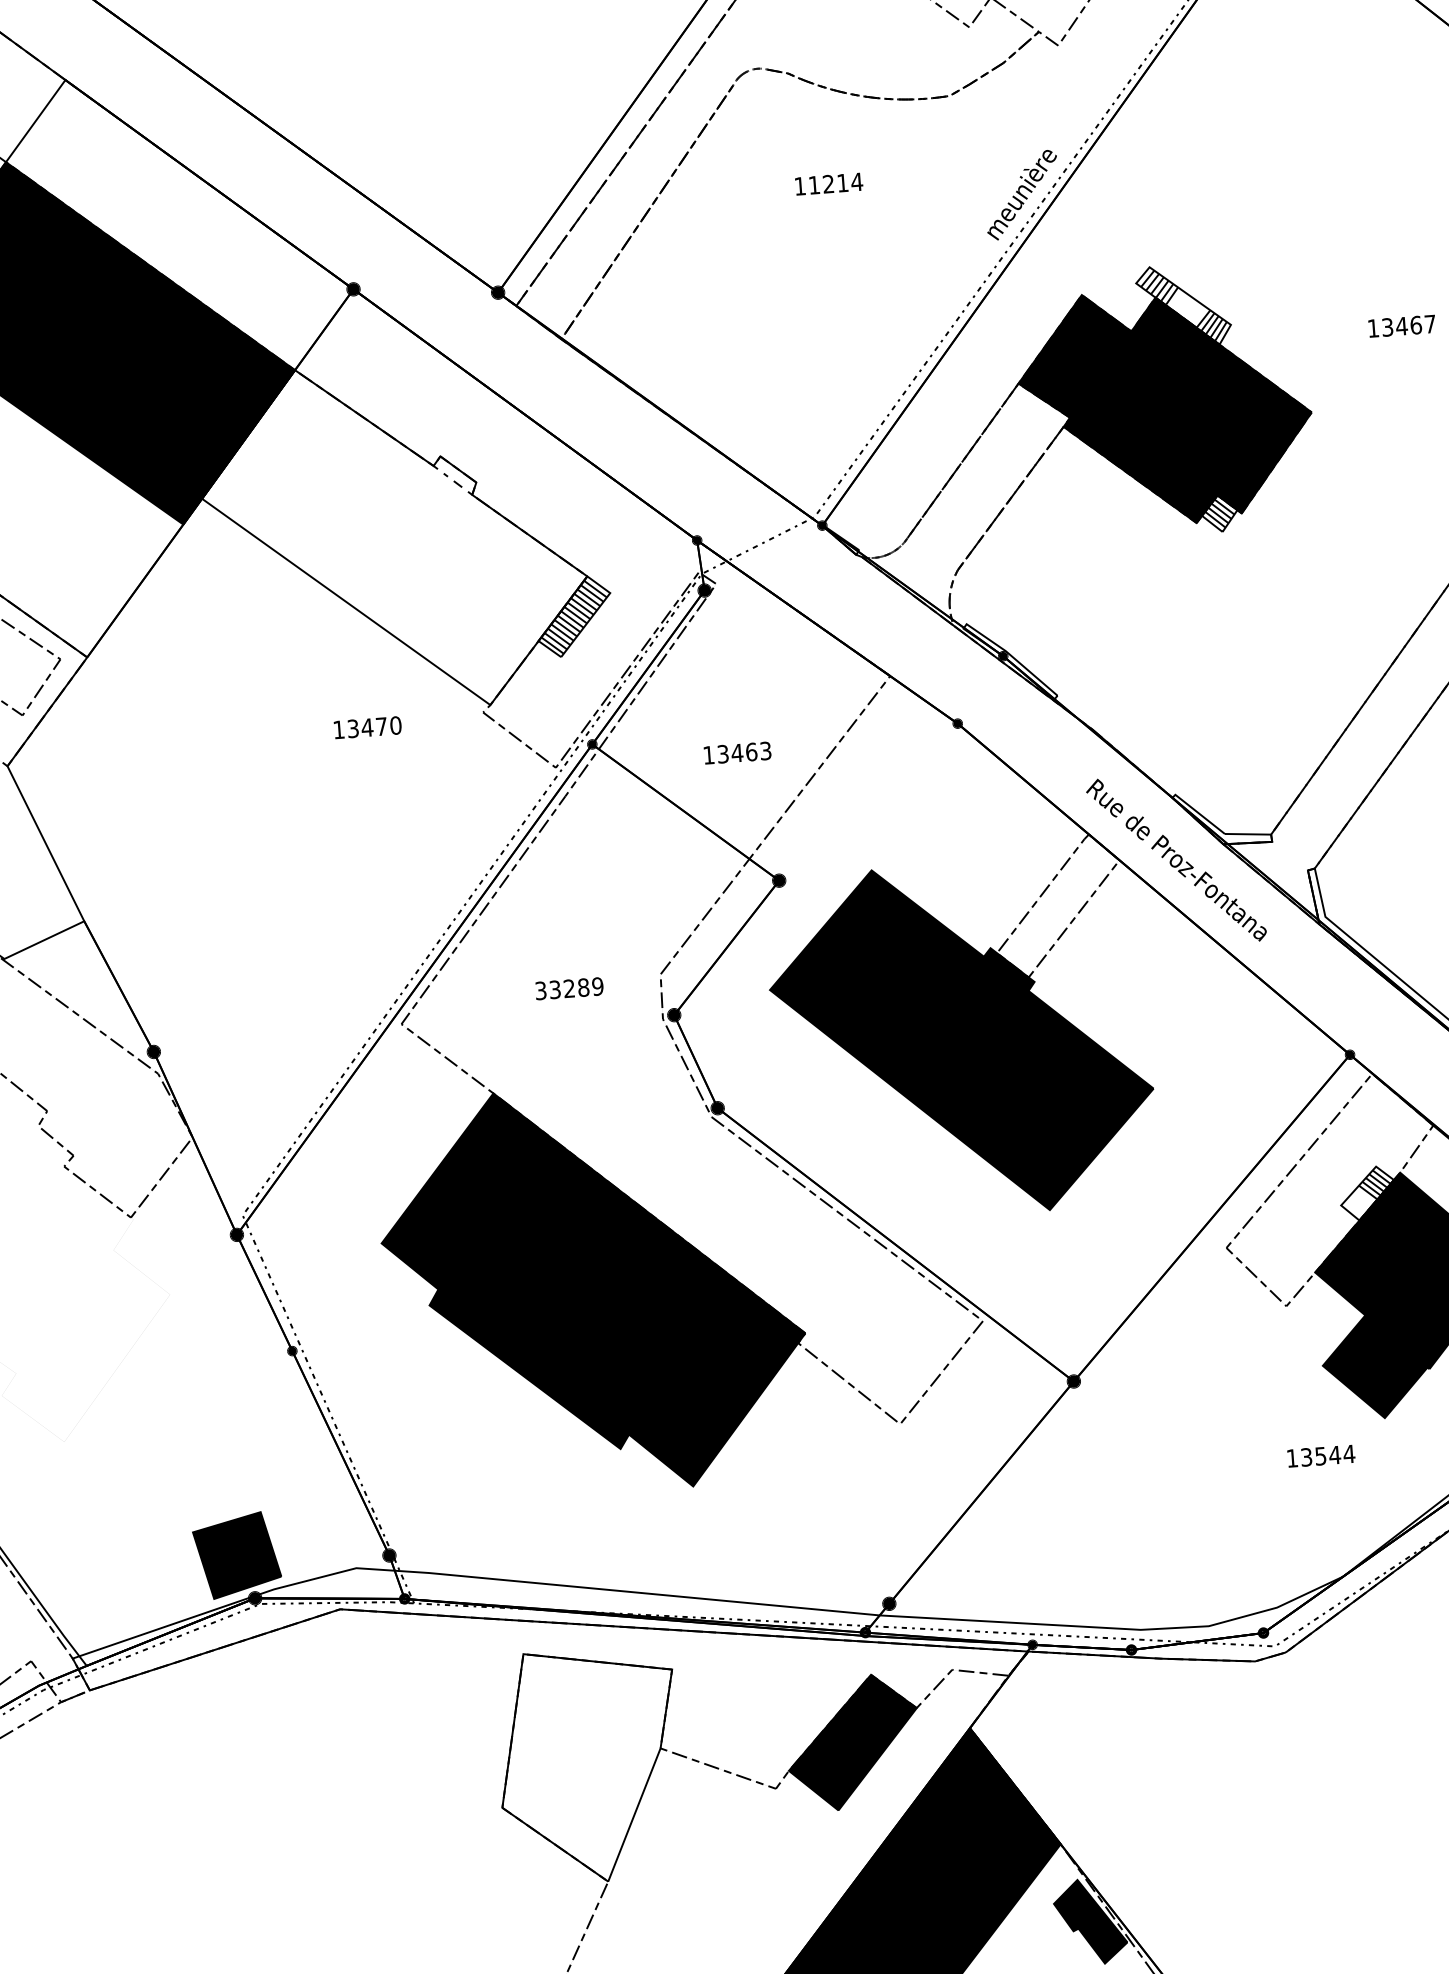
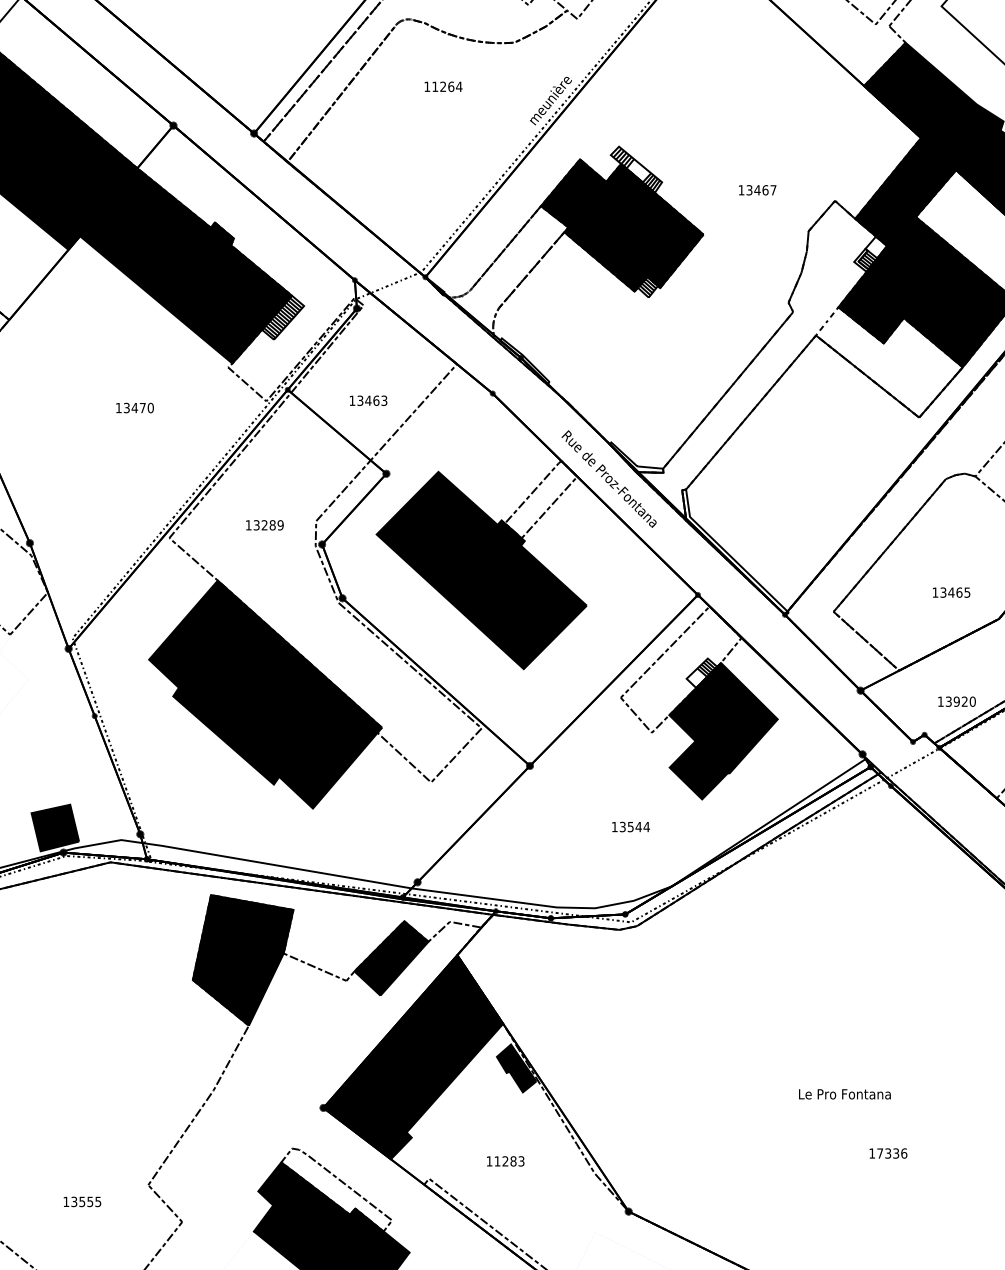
text: (843, 182) -> (451, 86), 11214 -> 11264
fill: (395, 536) -> (186, 265), added
text: (366, 726) -> (134, 407), moved
text: (540, 991) -> (248, 525), 33289 -> 13289
text: (1320, 1455) -> (630, 826), moved
fill: (588, 1766) -> (242, 960), added

